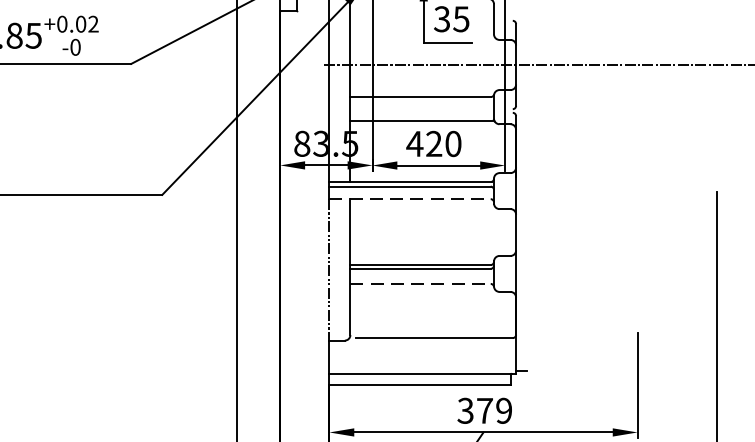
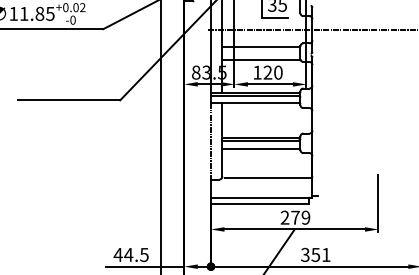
text: (414, 143) -> (257, 72), 420 -> 120
line: (409, 198) -> (254, 102), dashed -> solid
line: (422, 283) -> (261, 148), dashed -> solid
text: (464, 410) -> (284, 217), 379 -> 279

